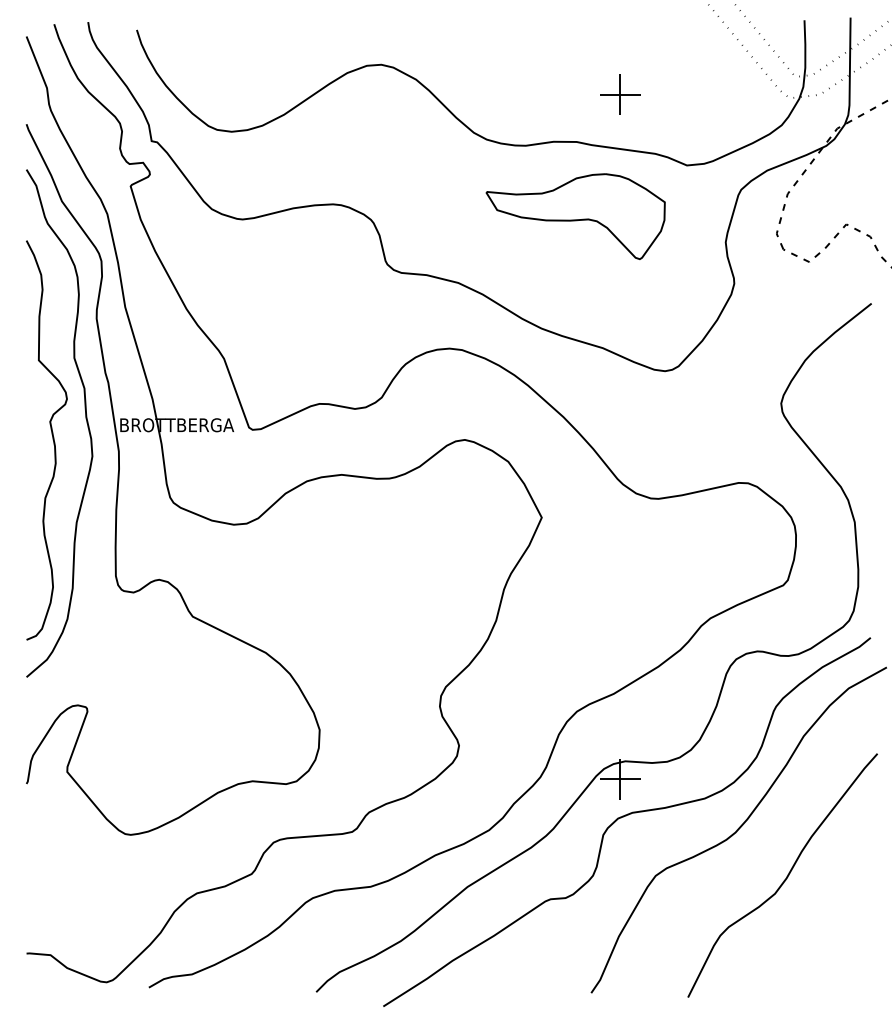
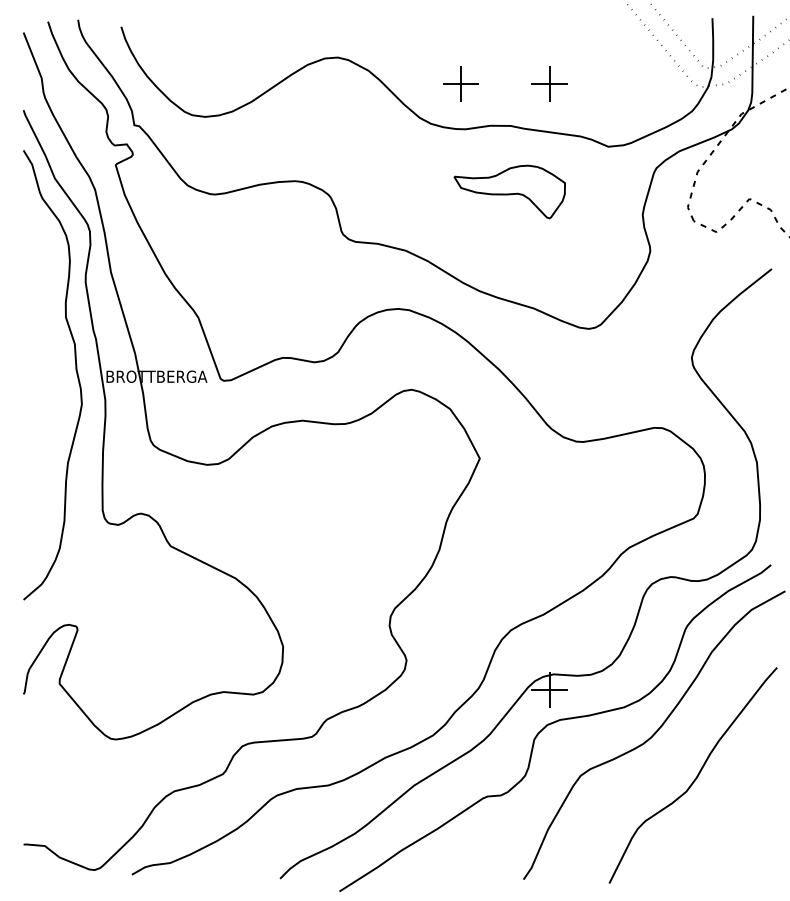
part: (520, 94) -> (460, 83), added
part: (575, 216) -> (509, 191), size x0.7
curve: (52, 439) -> (46, 389), removed

